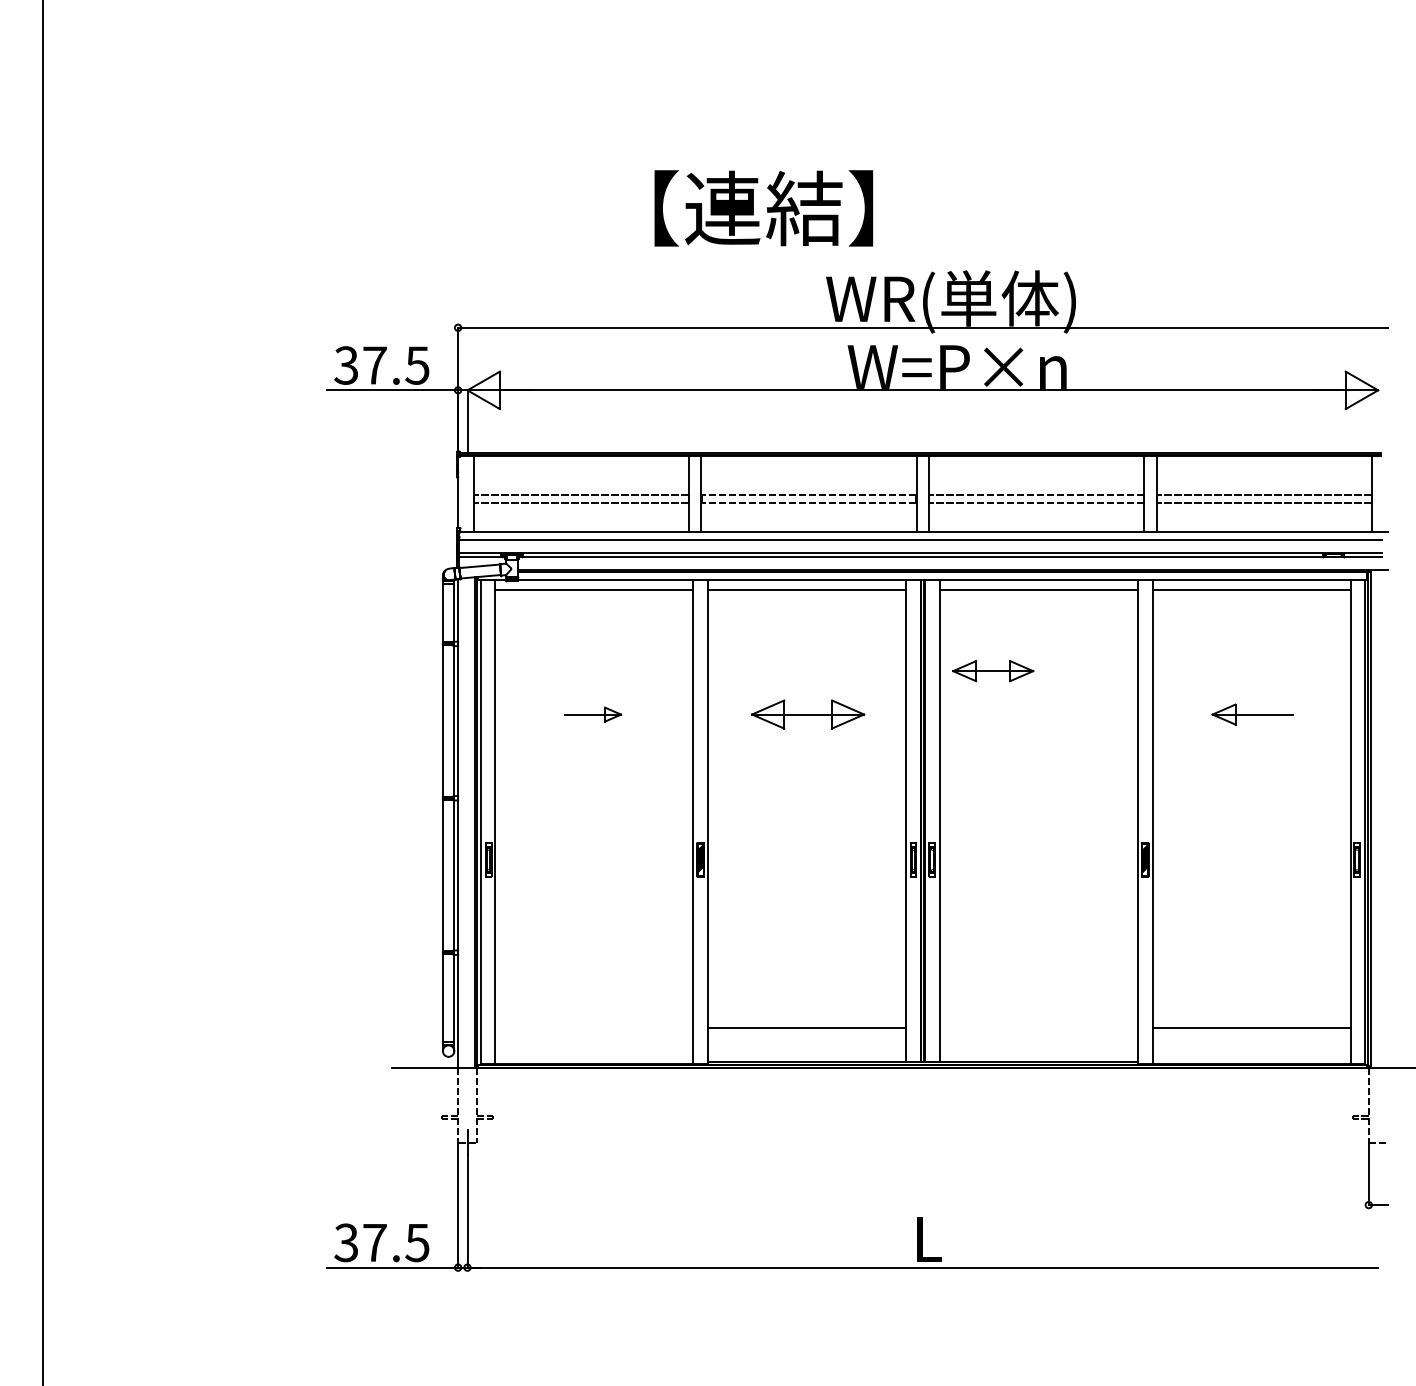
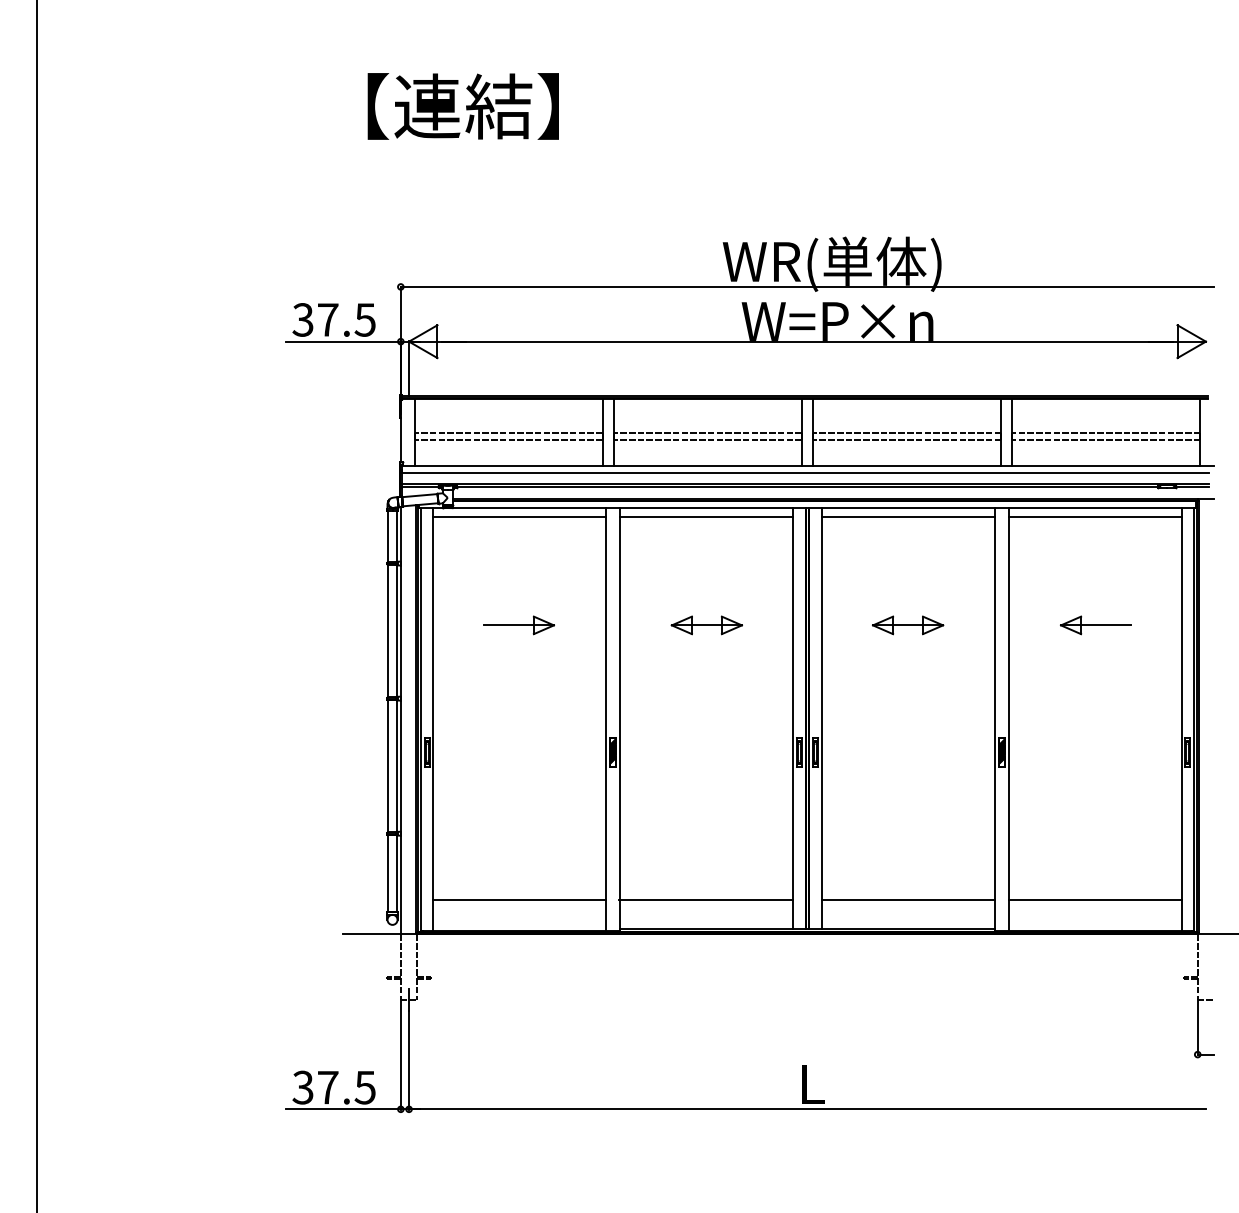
text: (762, 208) -> (462, 106), moved
part: (993, 671) -> (908, 625), moved
part: (592, 714) -> (518, 625), size x1.43
part: (807, 714) -> (706, 625), size x0.71
line: (593, 1027) -> (519, 899), added
line: (1038, 1027) -> (908, 899), added

